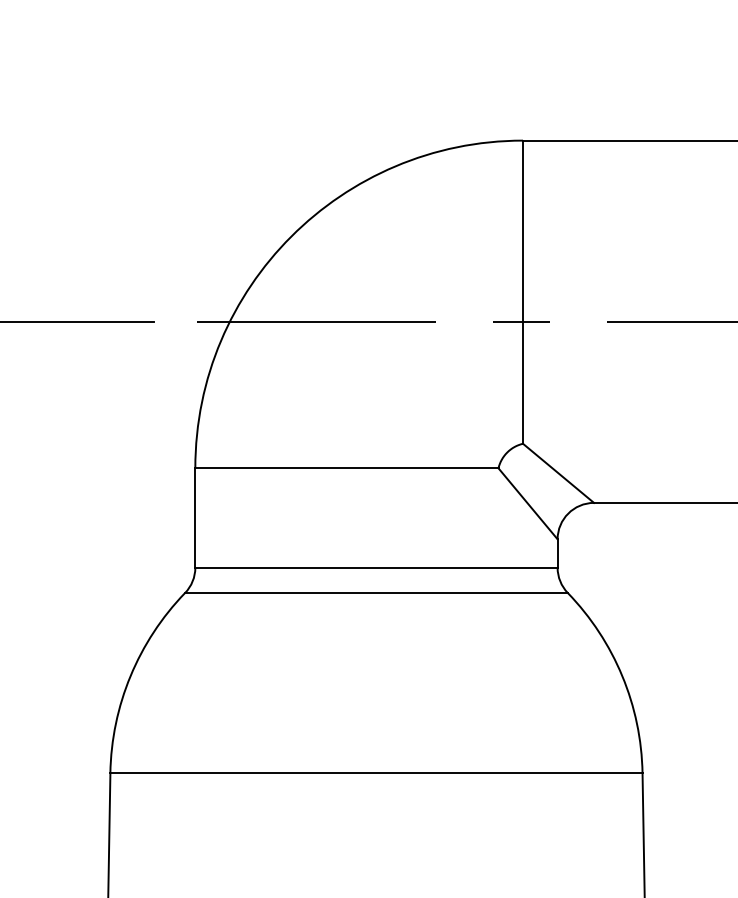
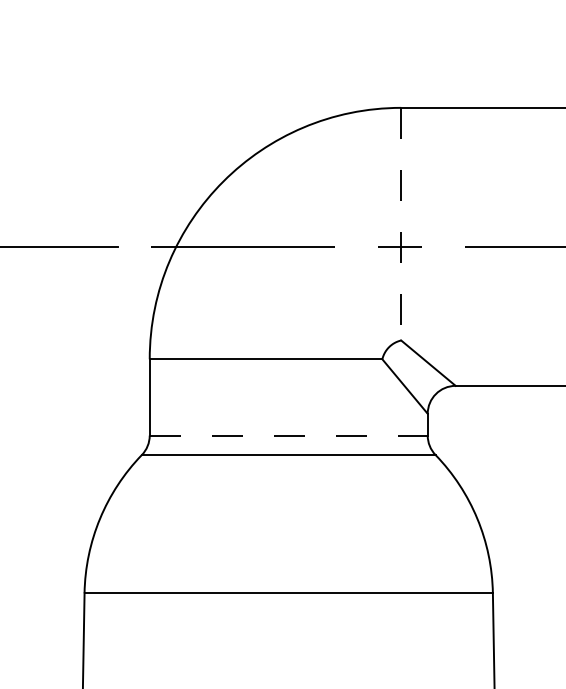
line: (523, 292) -> (401, 224), solid -> dashed
line: (376, 567) -> (288, 435), solid -> dashed

